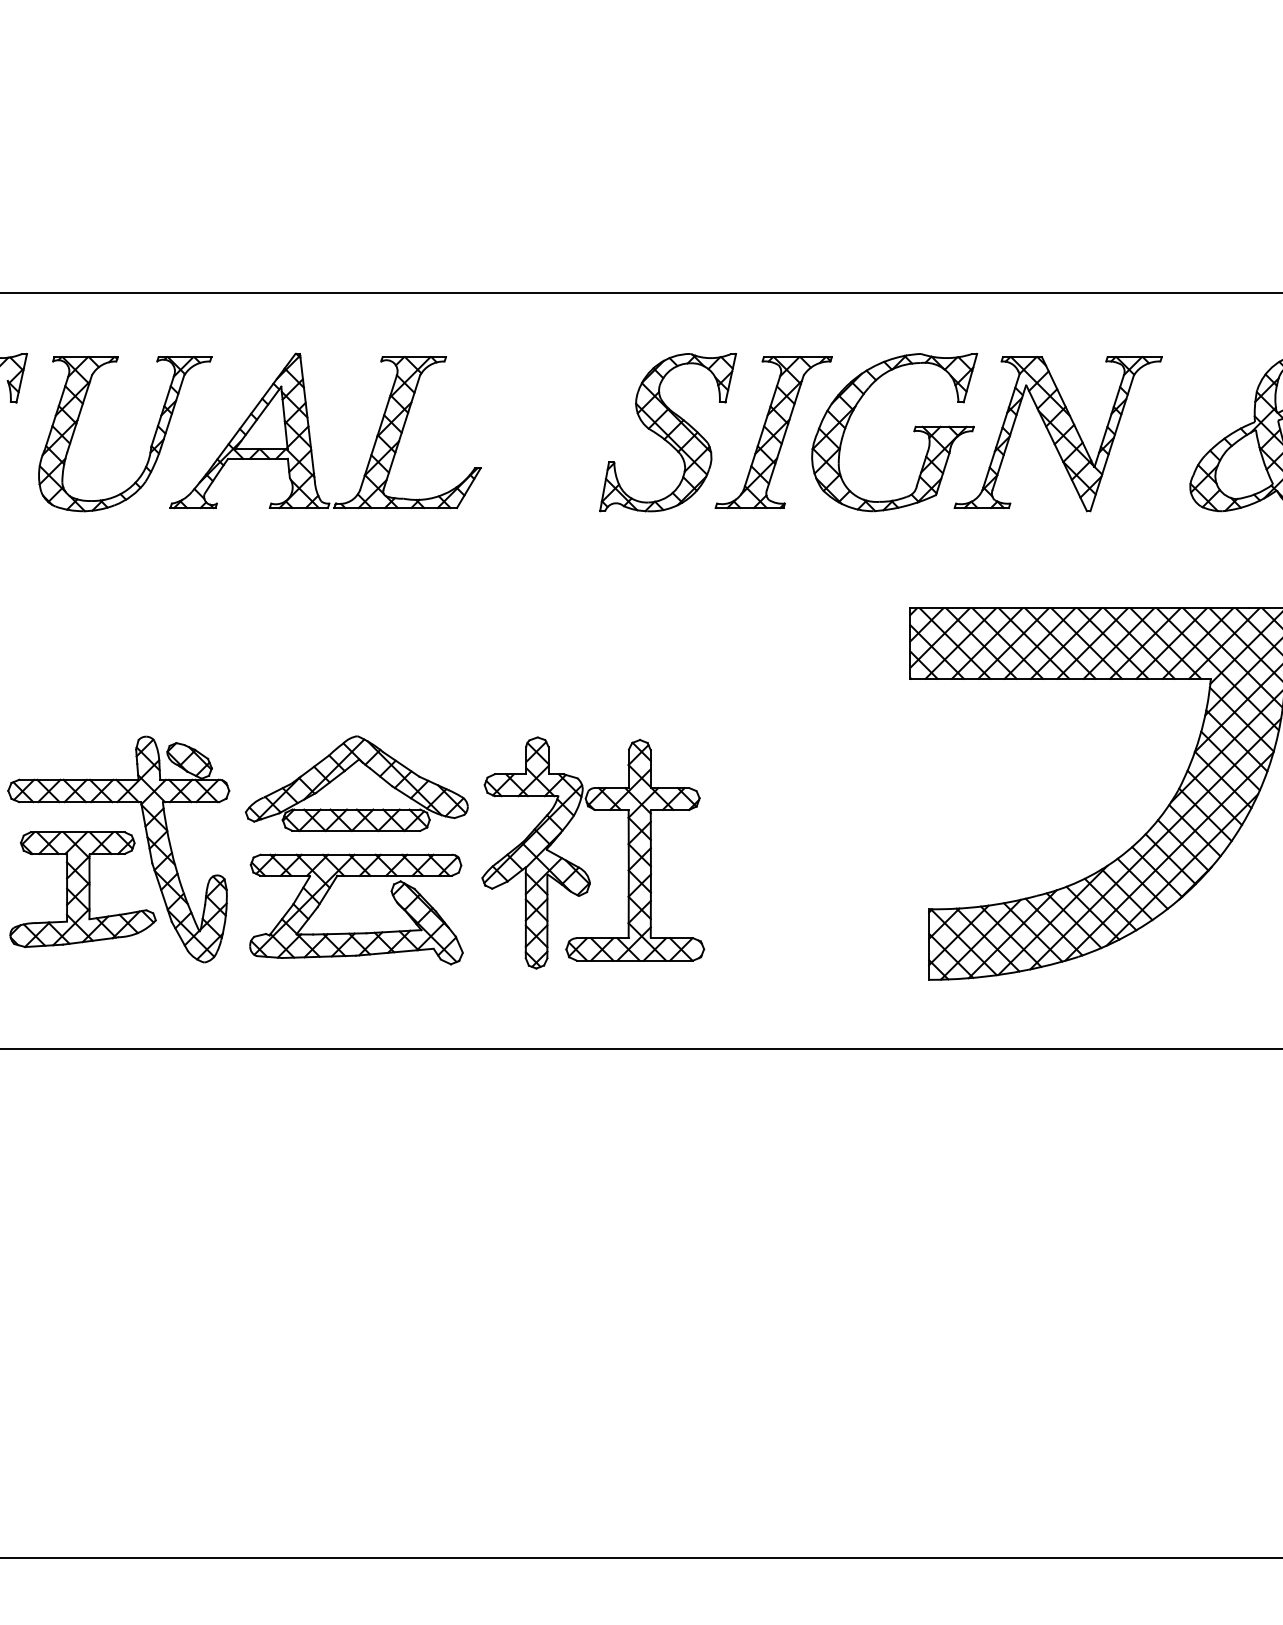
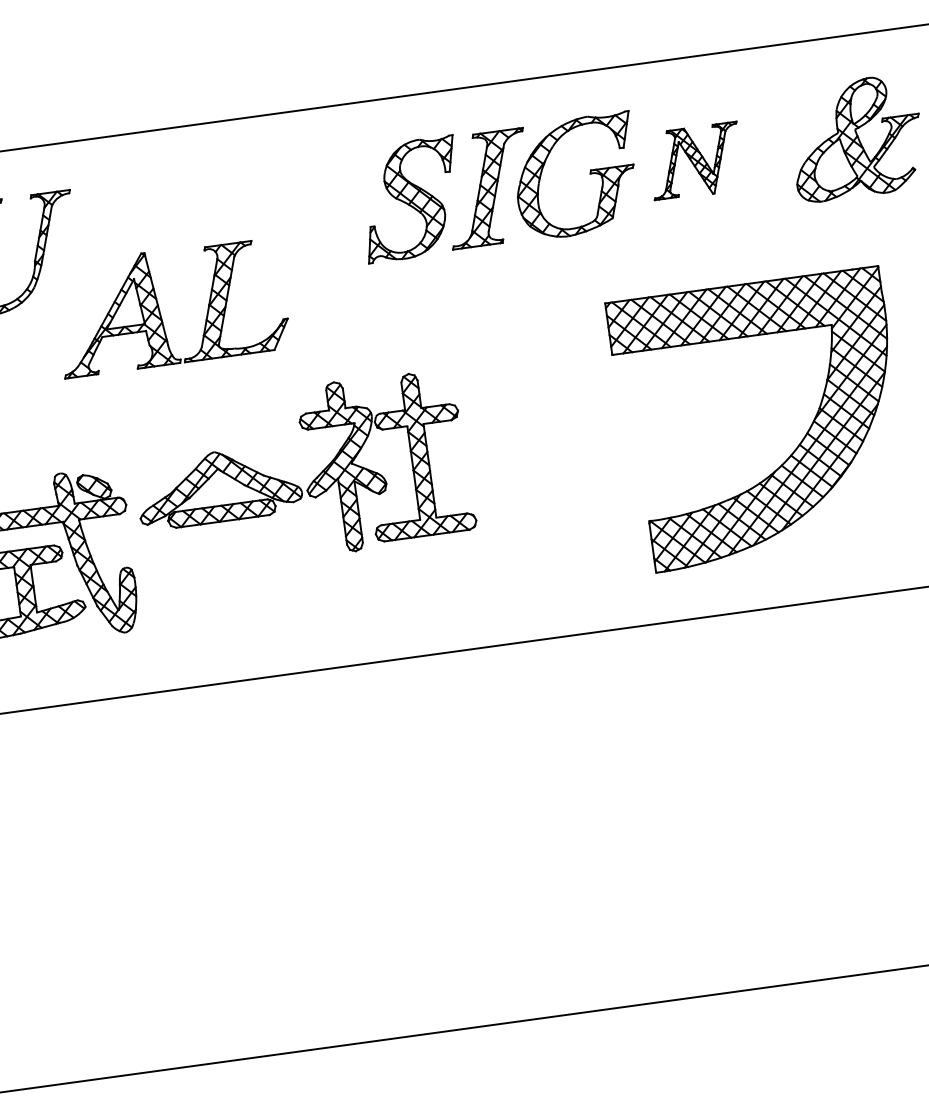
part: (310, 432) -> (159, 309), moved
part: (1057, 434) -> (695, 161), size x0.6
part: (581, 867) -> (378, 472), moved
part: (356, 932) -> (233, 595), removed

